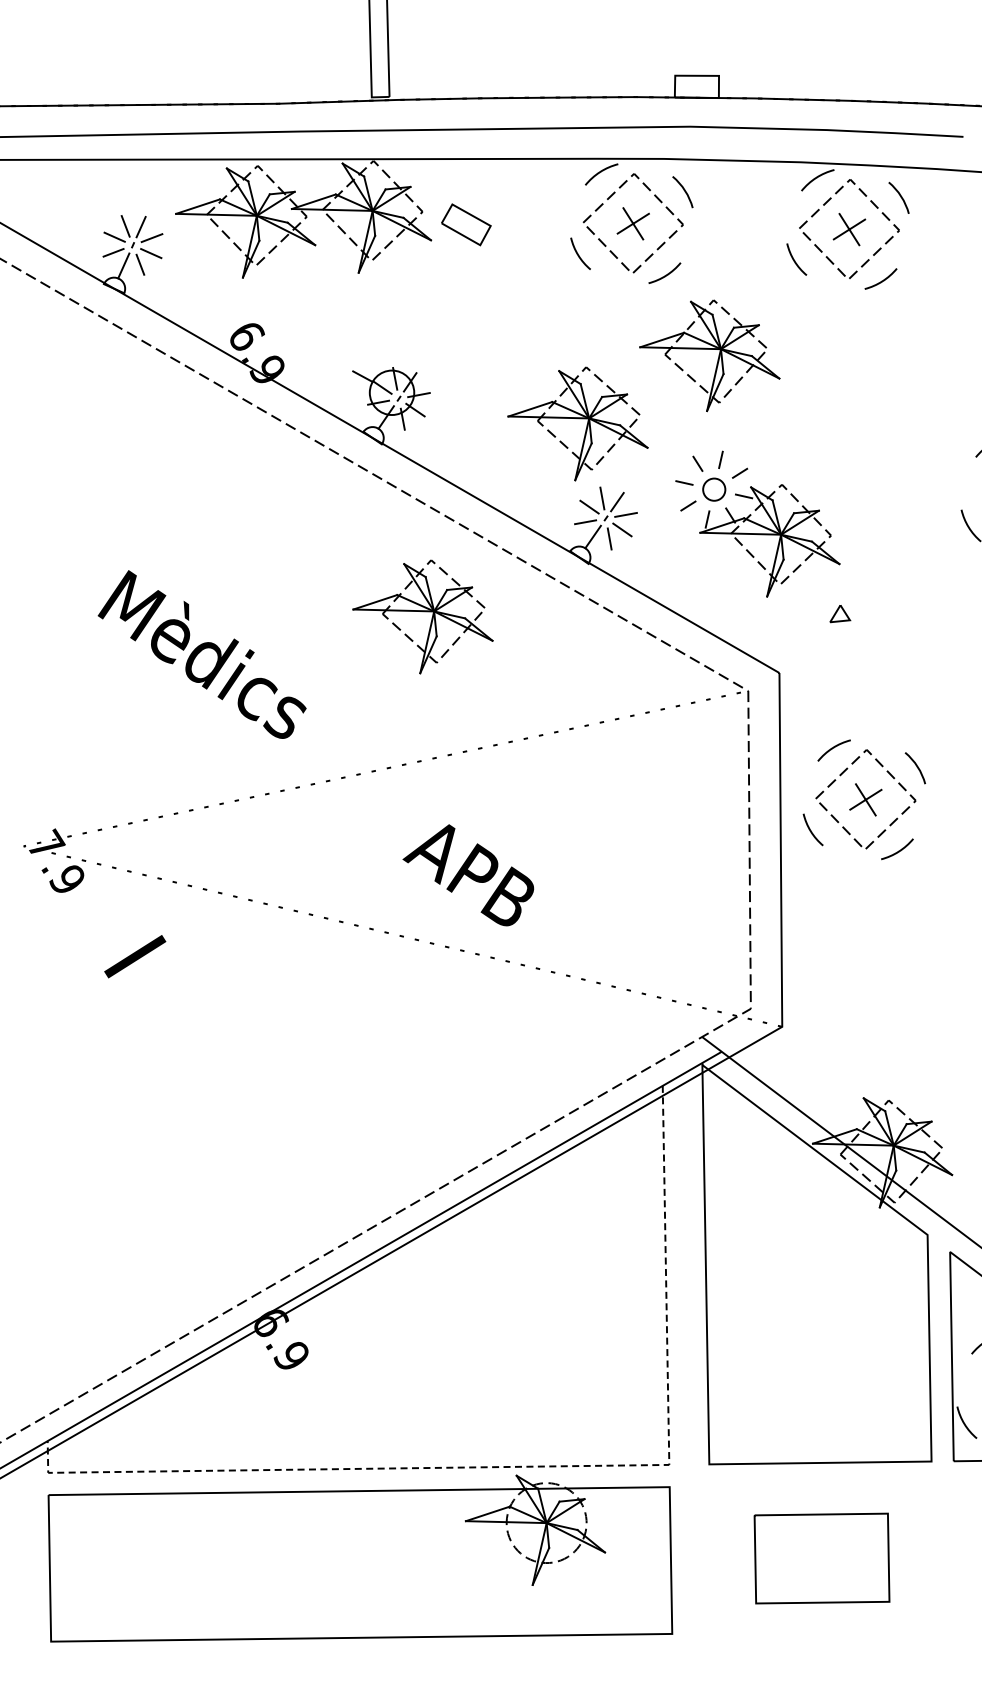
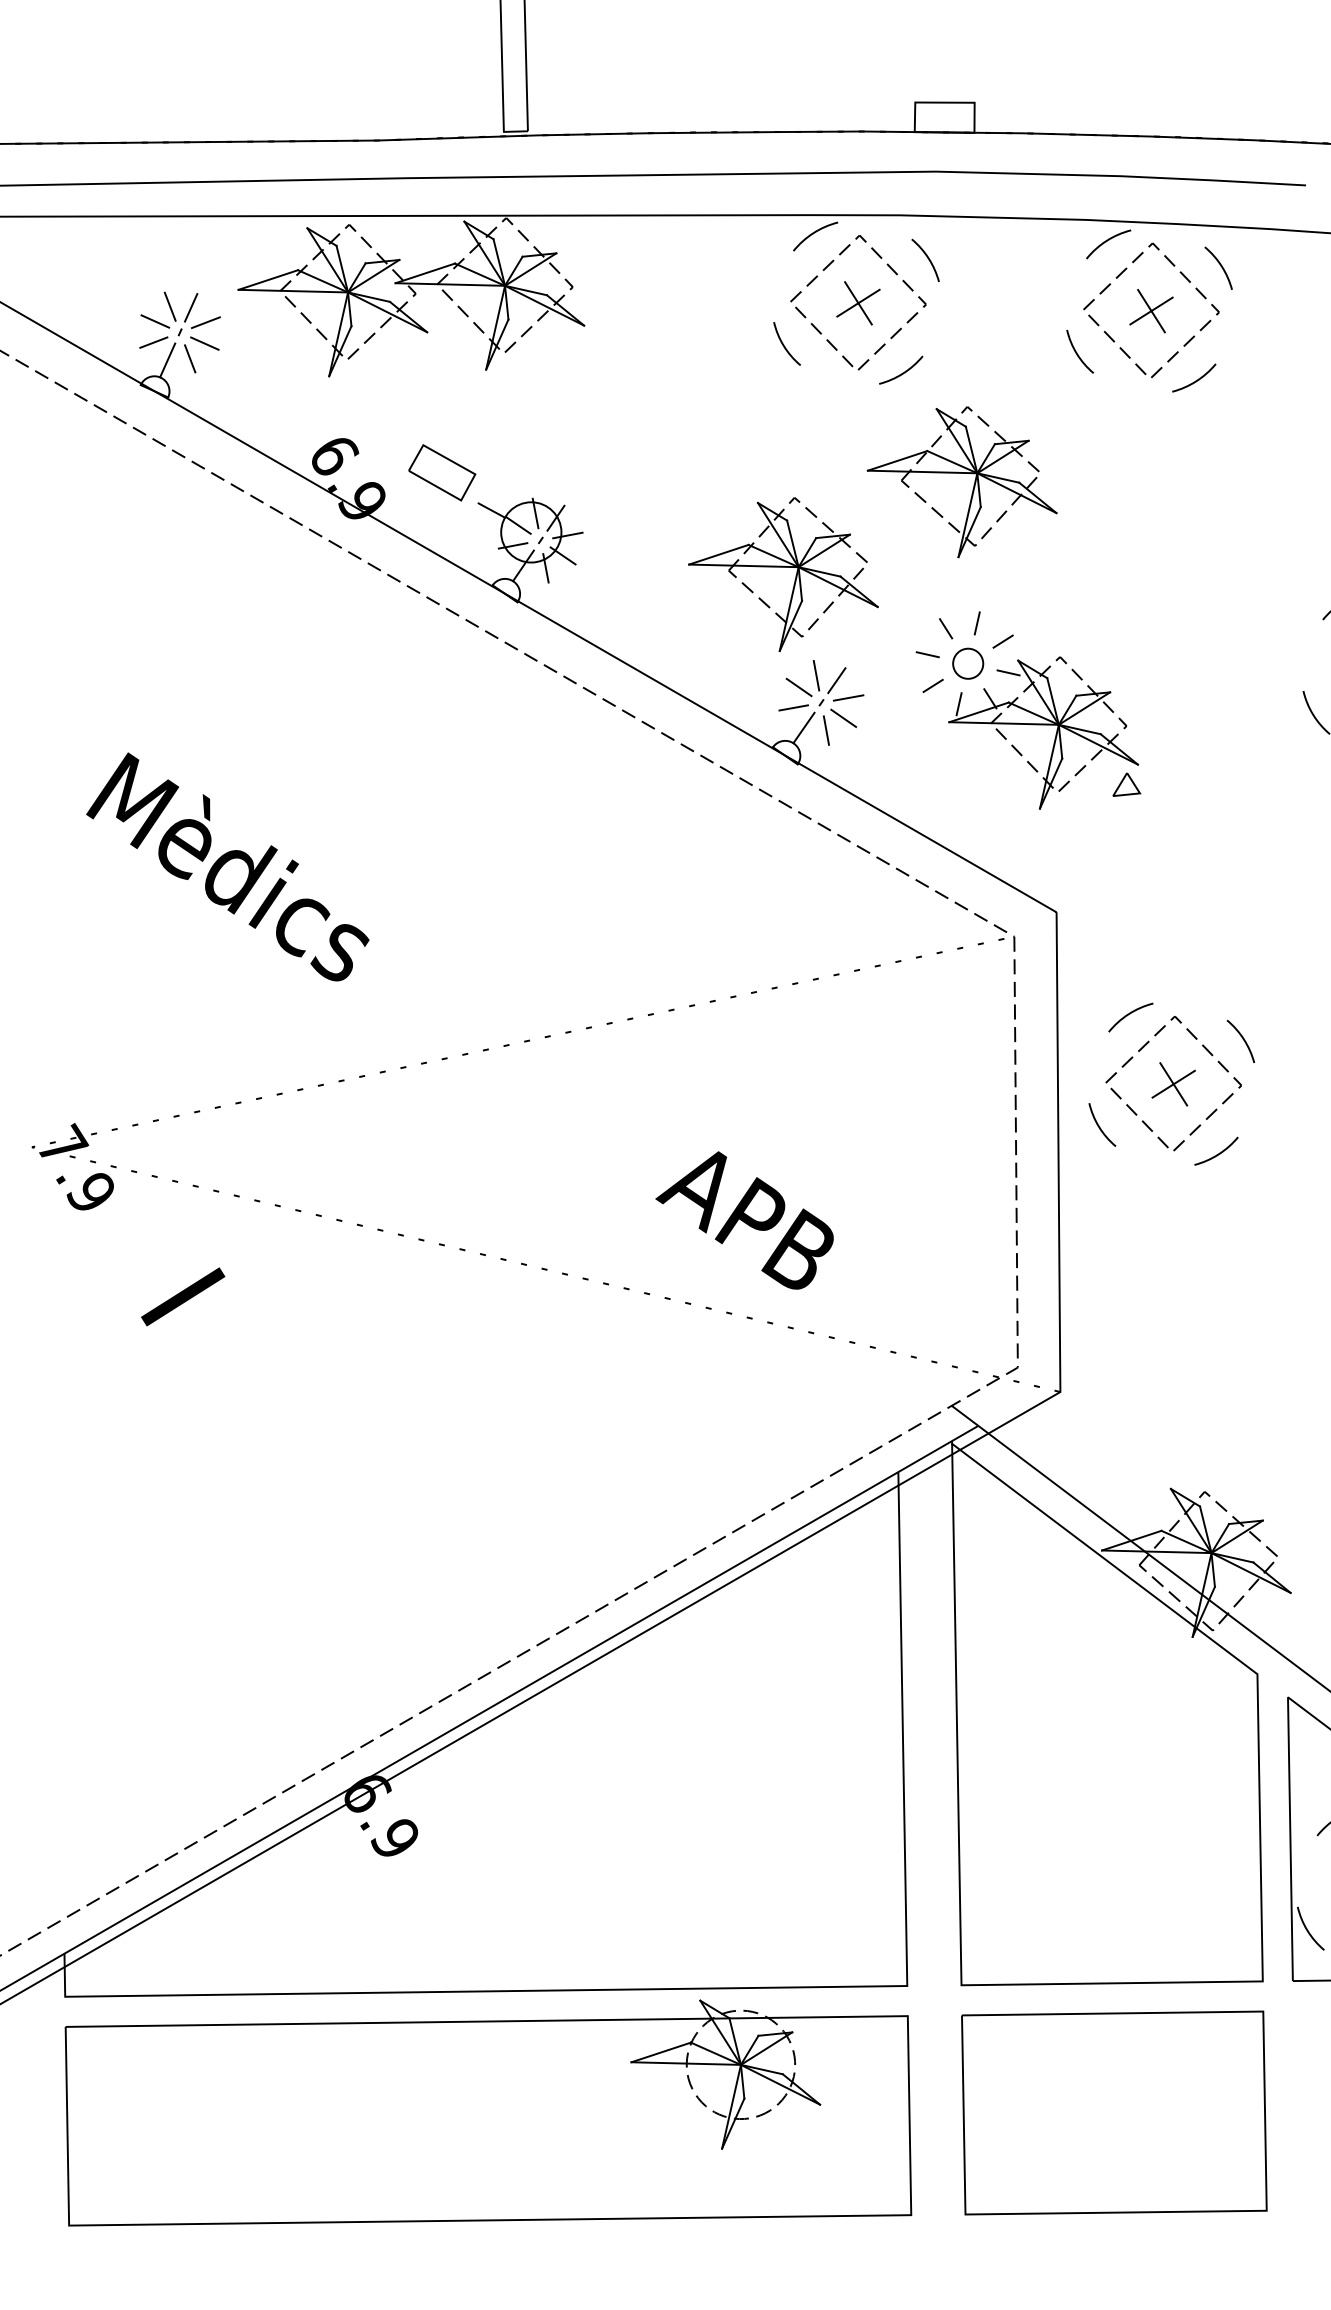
part: (466, 224) -> (442, 472), moved
part: (840, 614) -> (1127, 785), moved
part: (422, 616) -> (572, 835), removed
text: (201, 654) -> (226, 866), moved
text: (468, 875) -> (744, 1220), moved
line: (532, 1466) -> (721, 1988), dashed -> solid
part: (821, 1558) -> (1113, 2112), size x1.67

